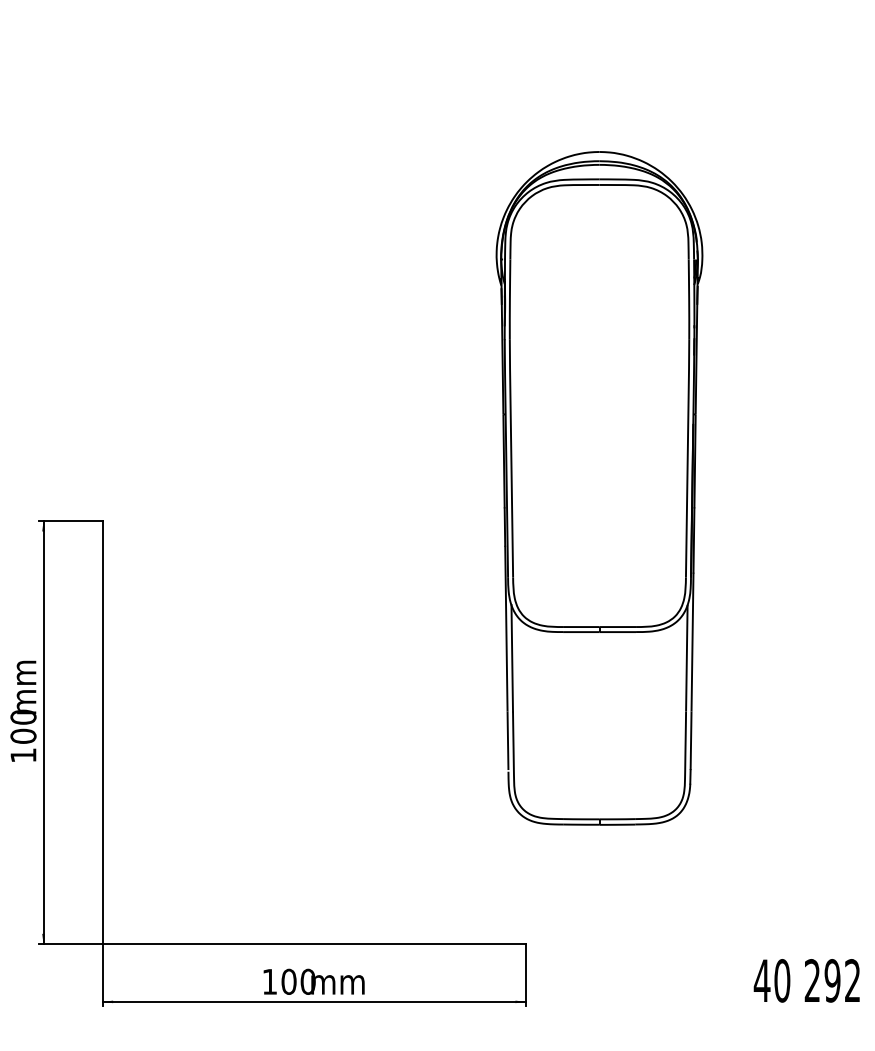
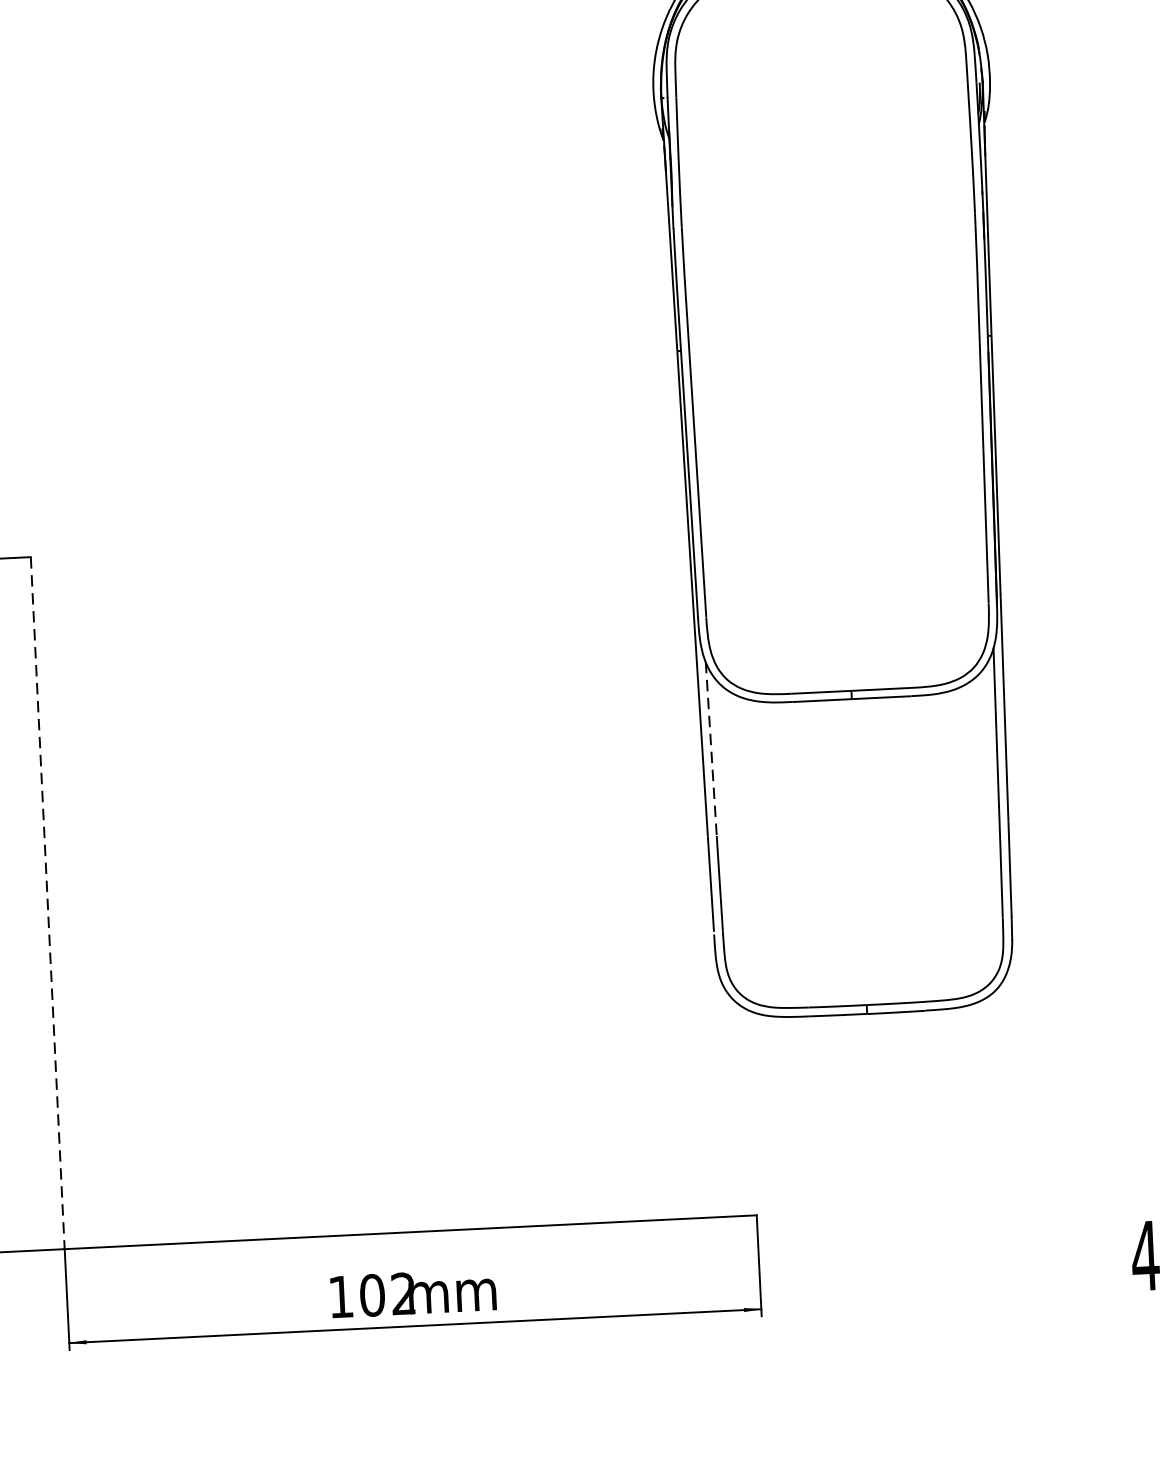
line: (512, 658) -> (711, 749), solid -> dashed
line: (102, 732) -> (47, 902), solid -> dashed
text: (307, 981) -> (402, 1293), 100 -> 102

